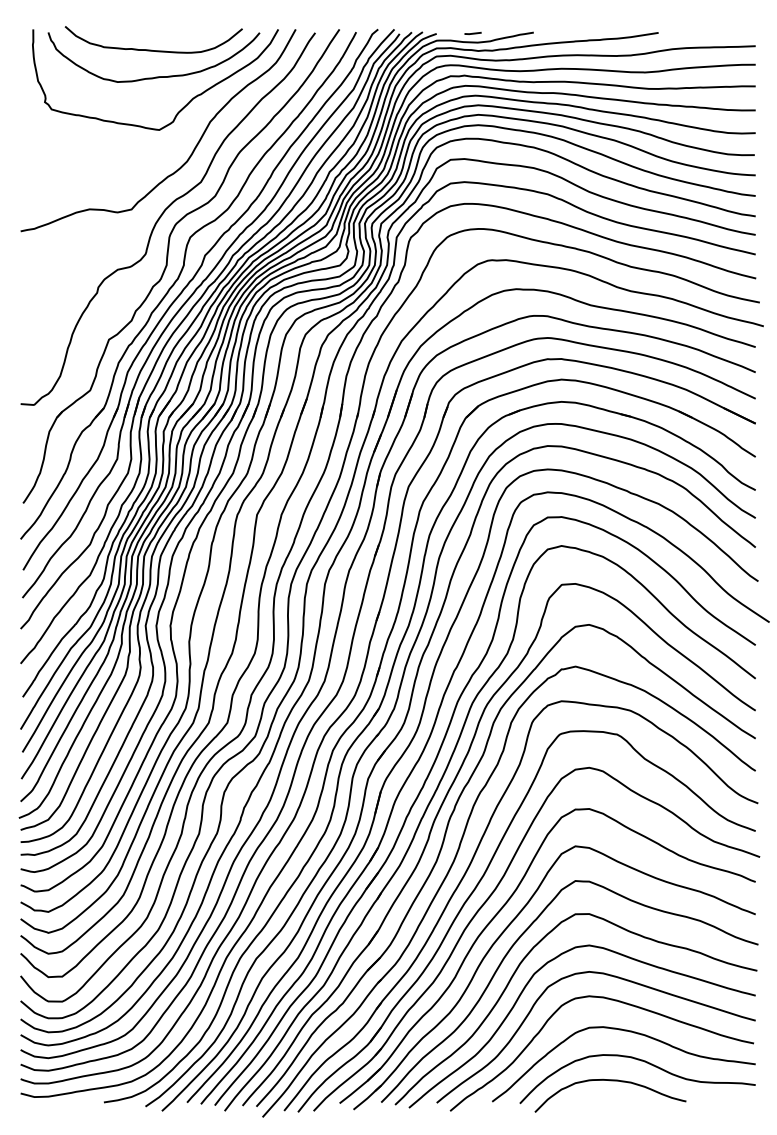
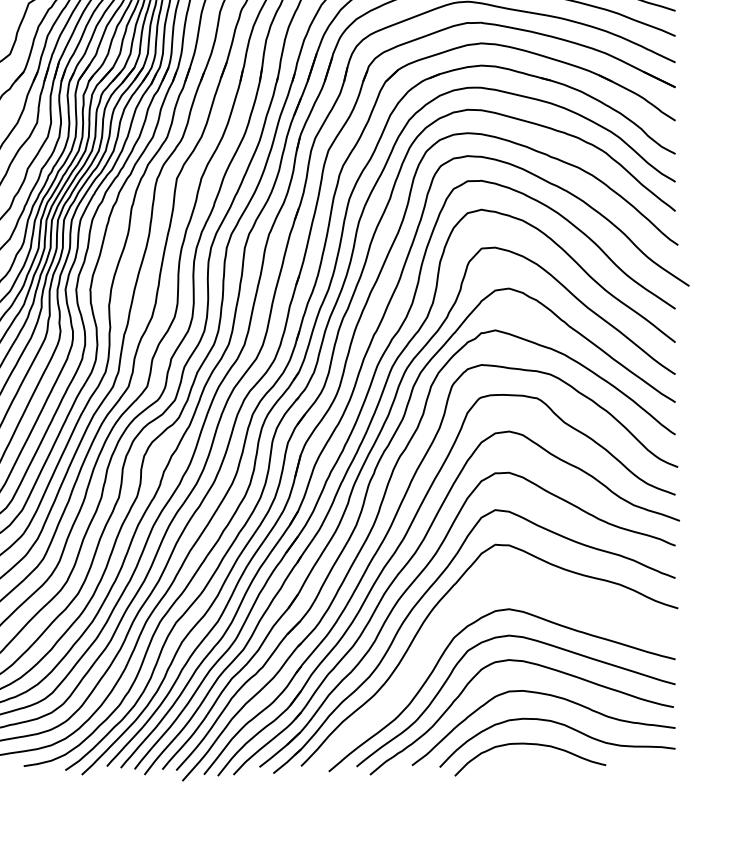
curve: (514, 975) -> (434, 639), removed

